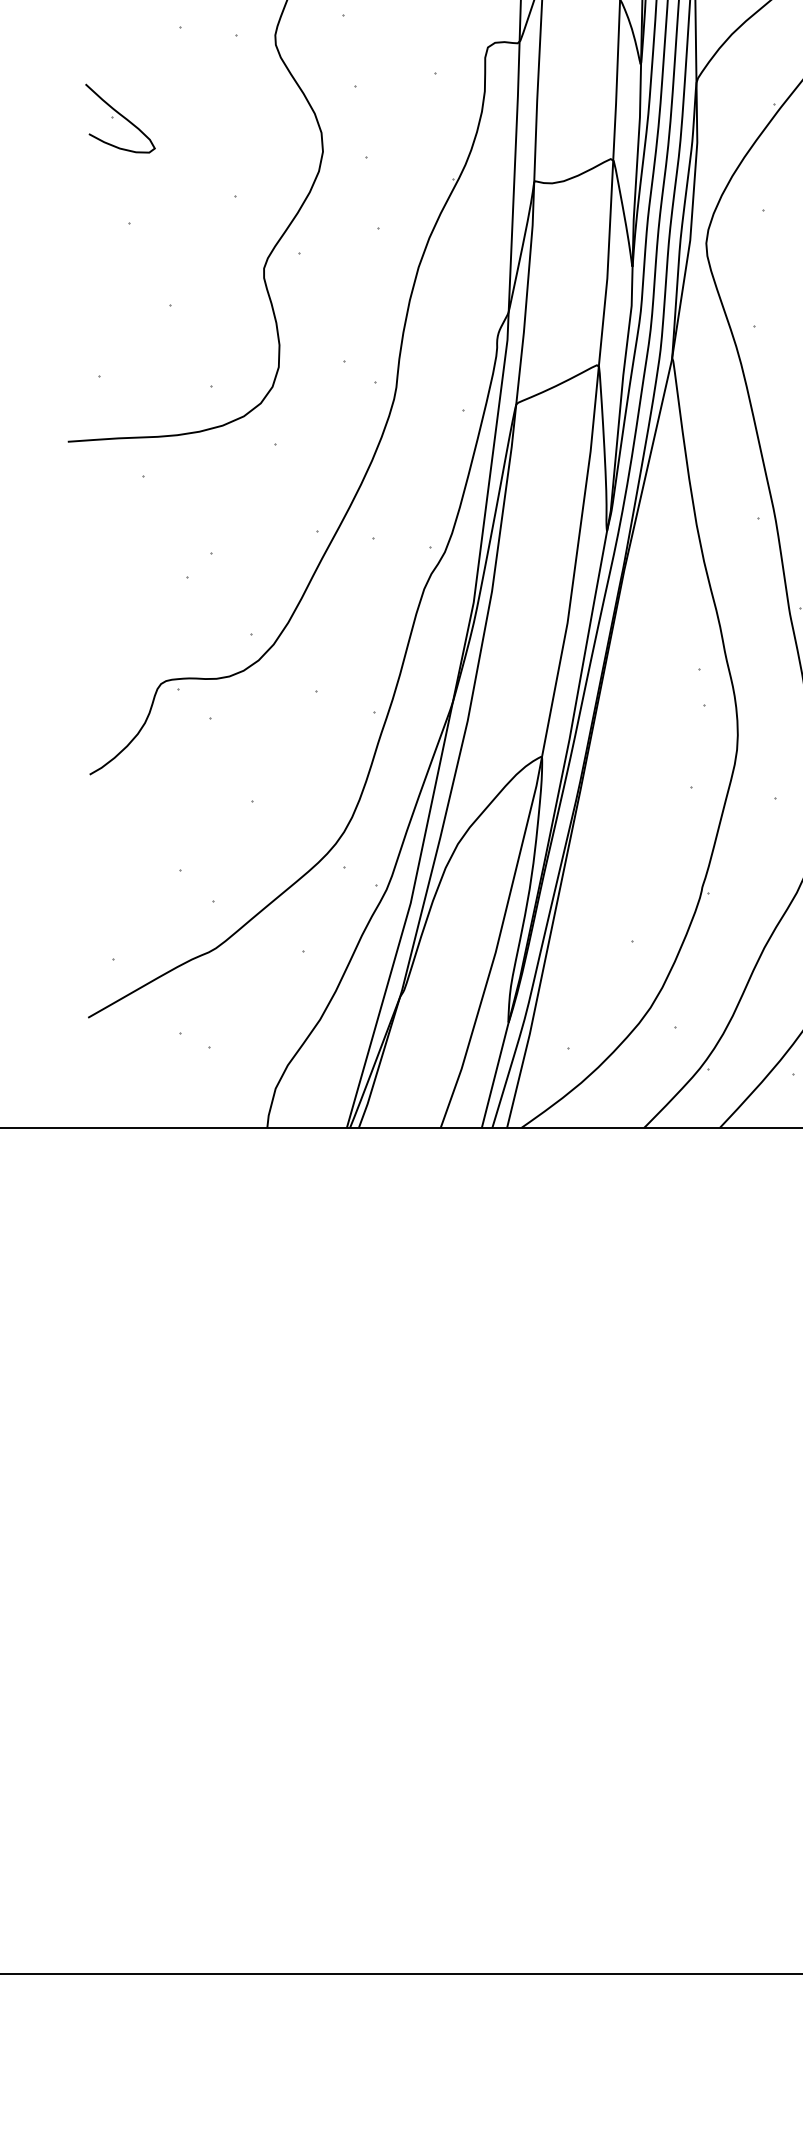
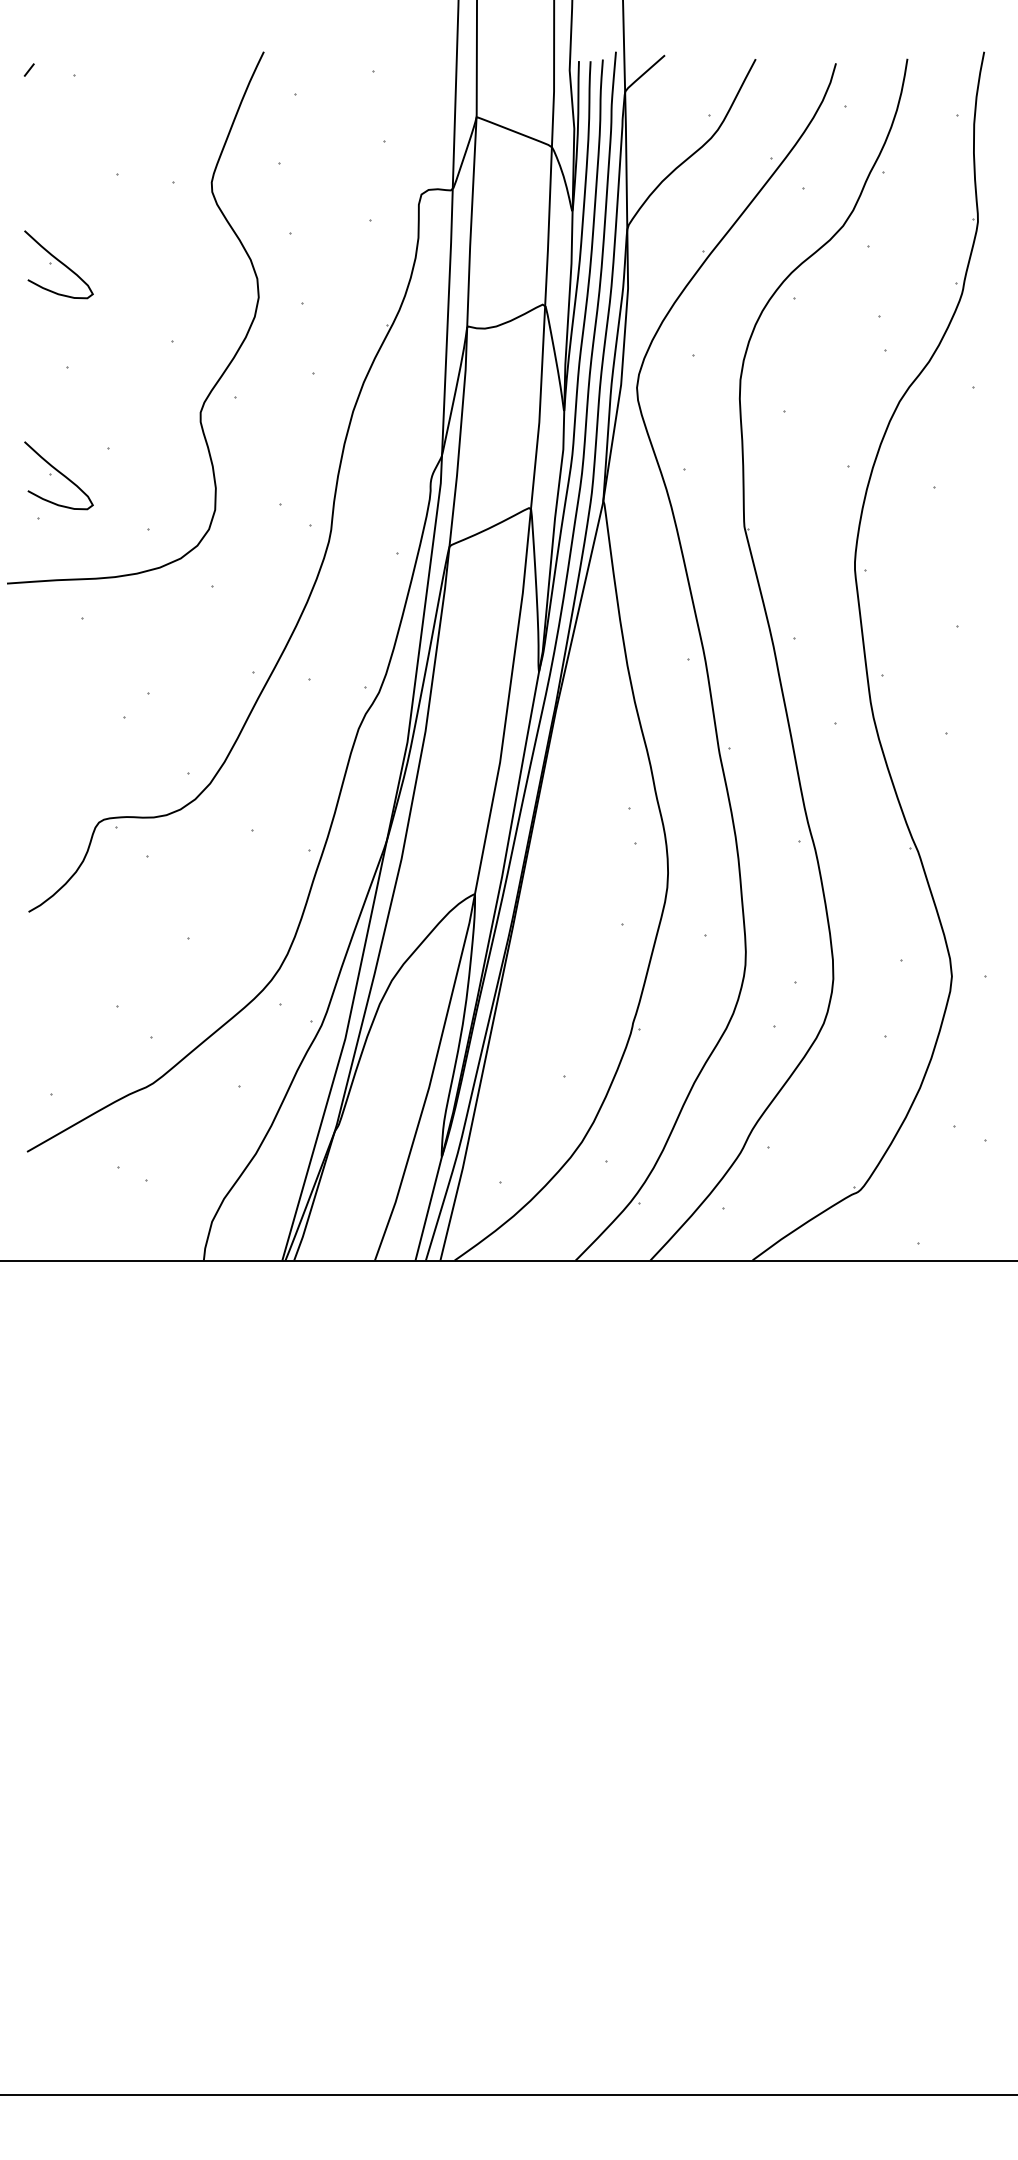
part: (120, 332) -> (58, 475), added

